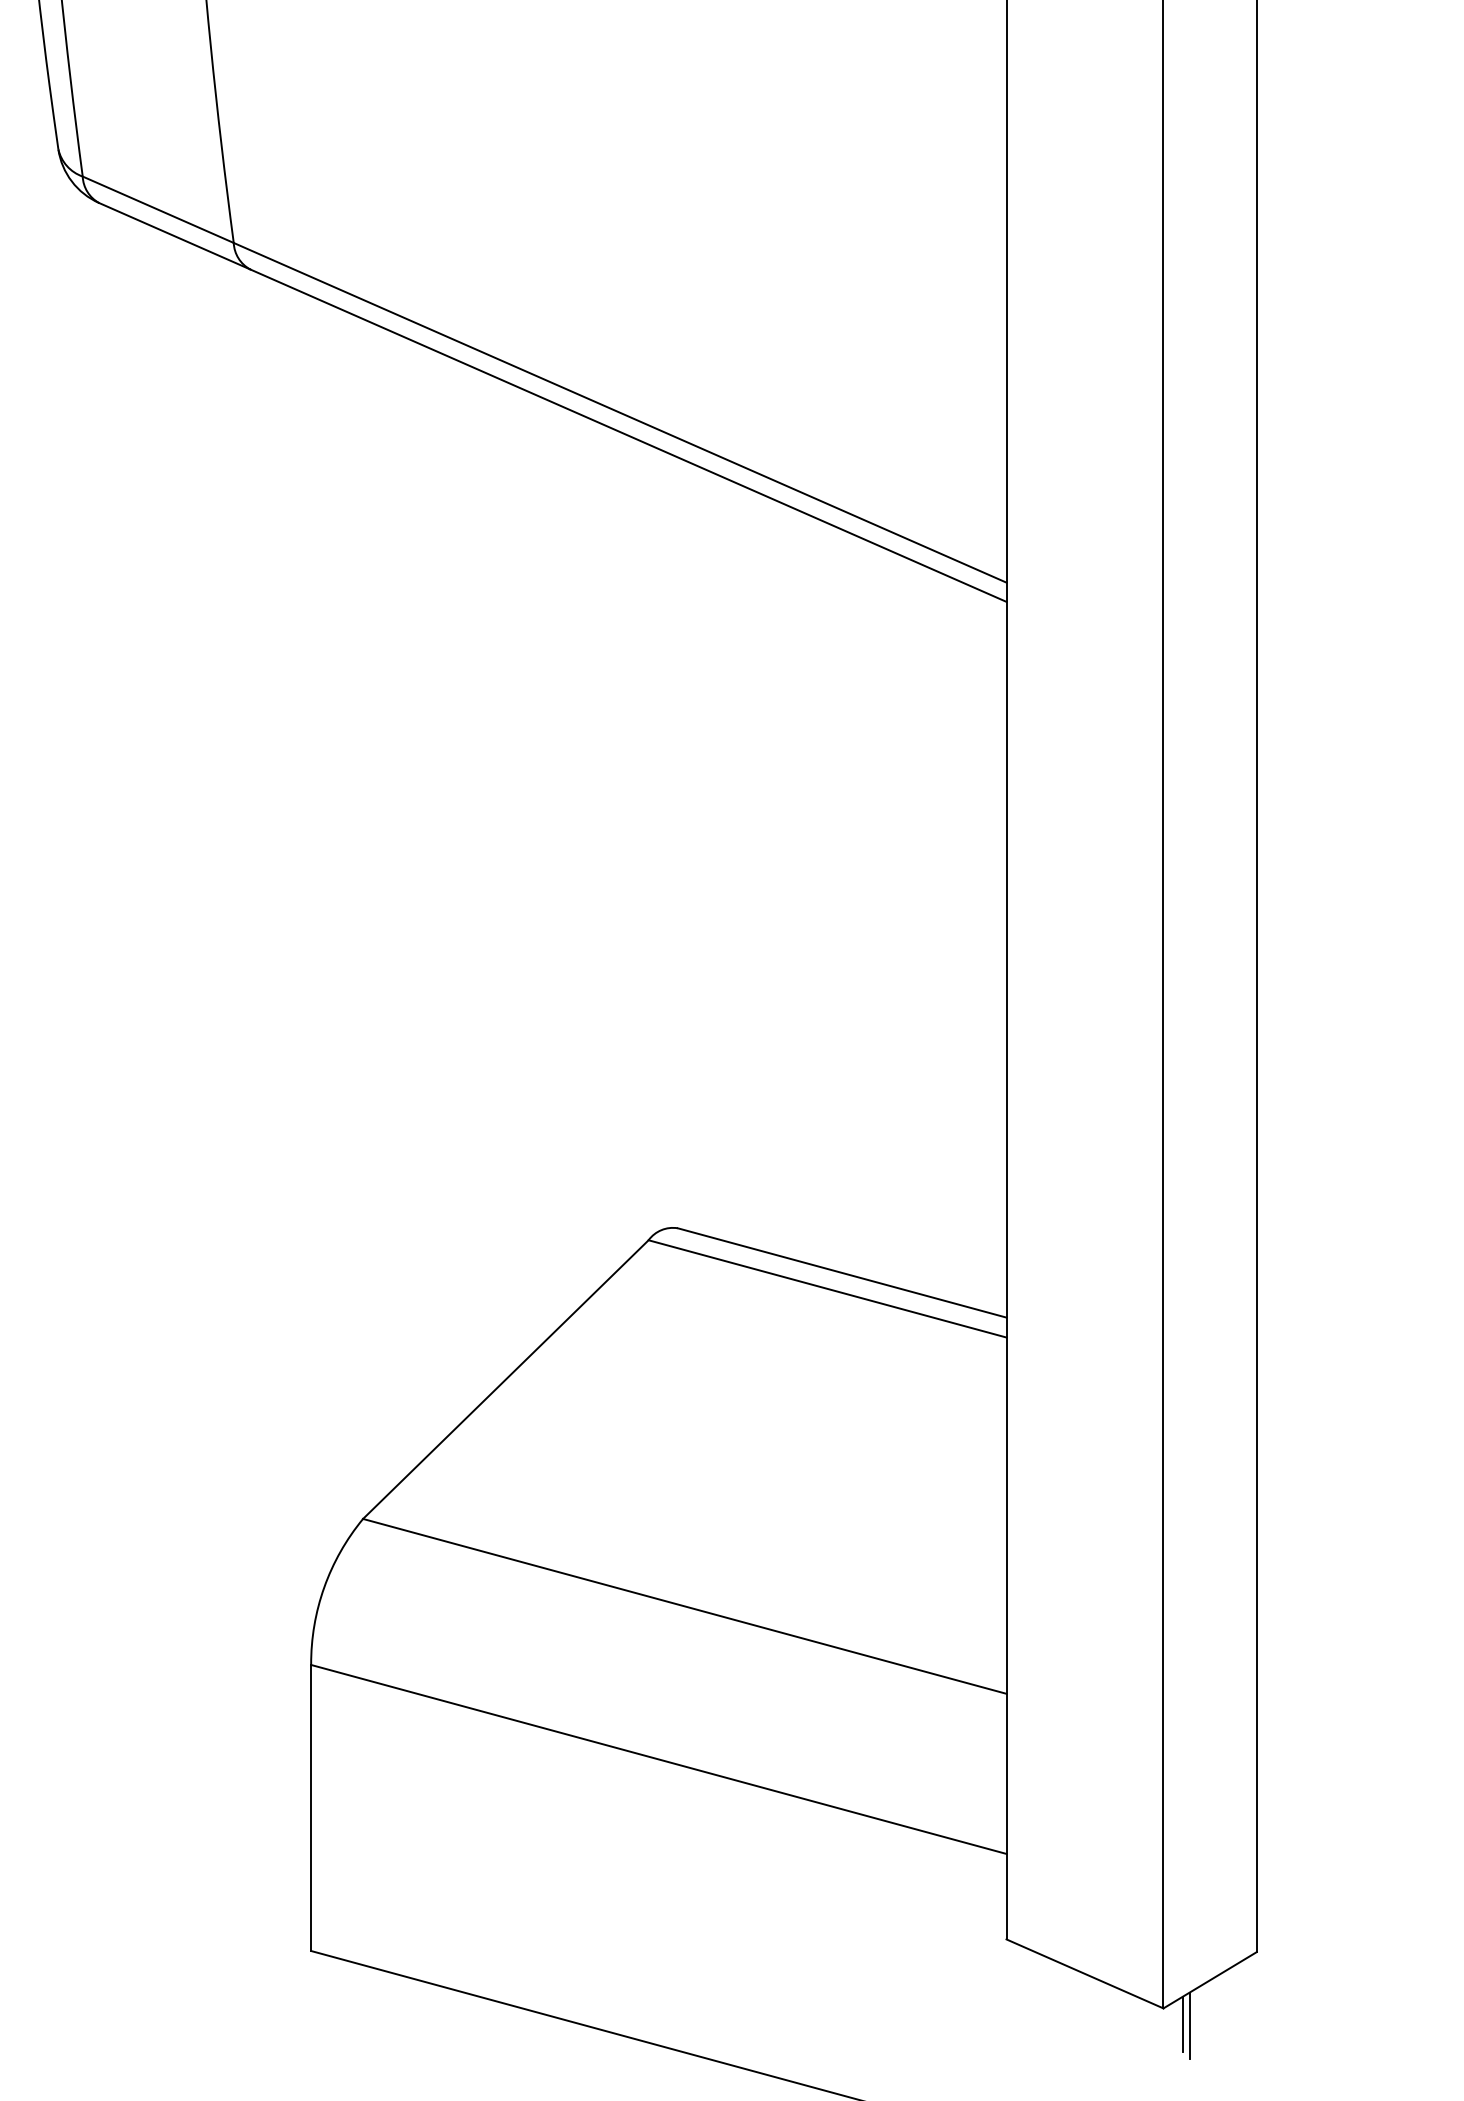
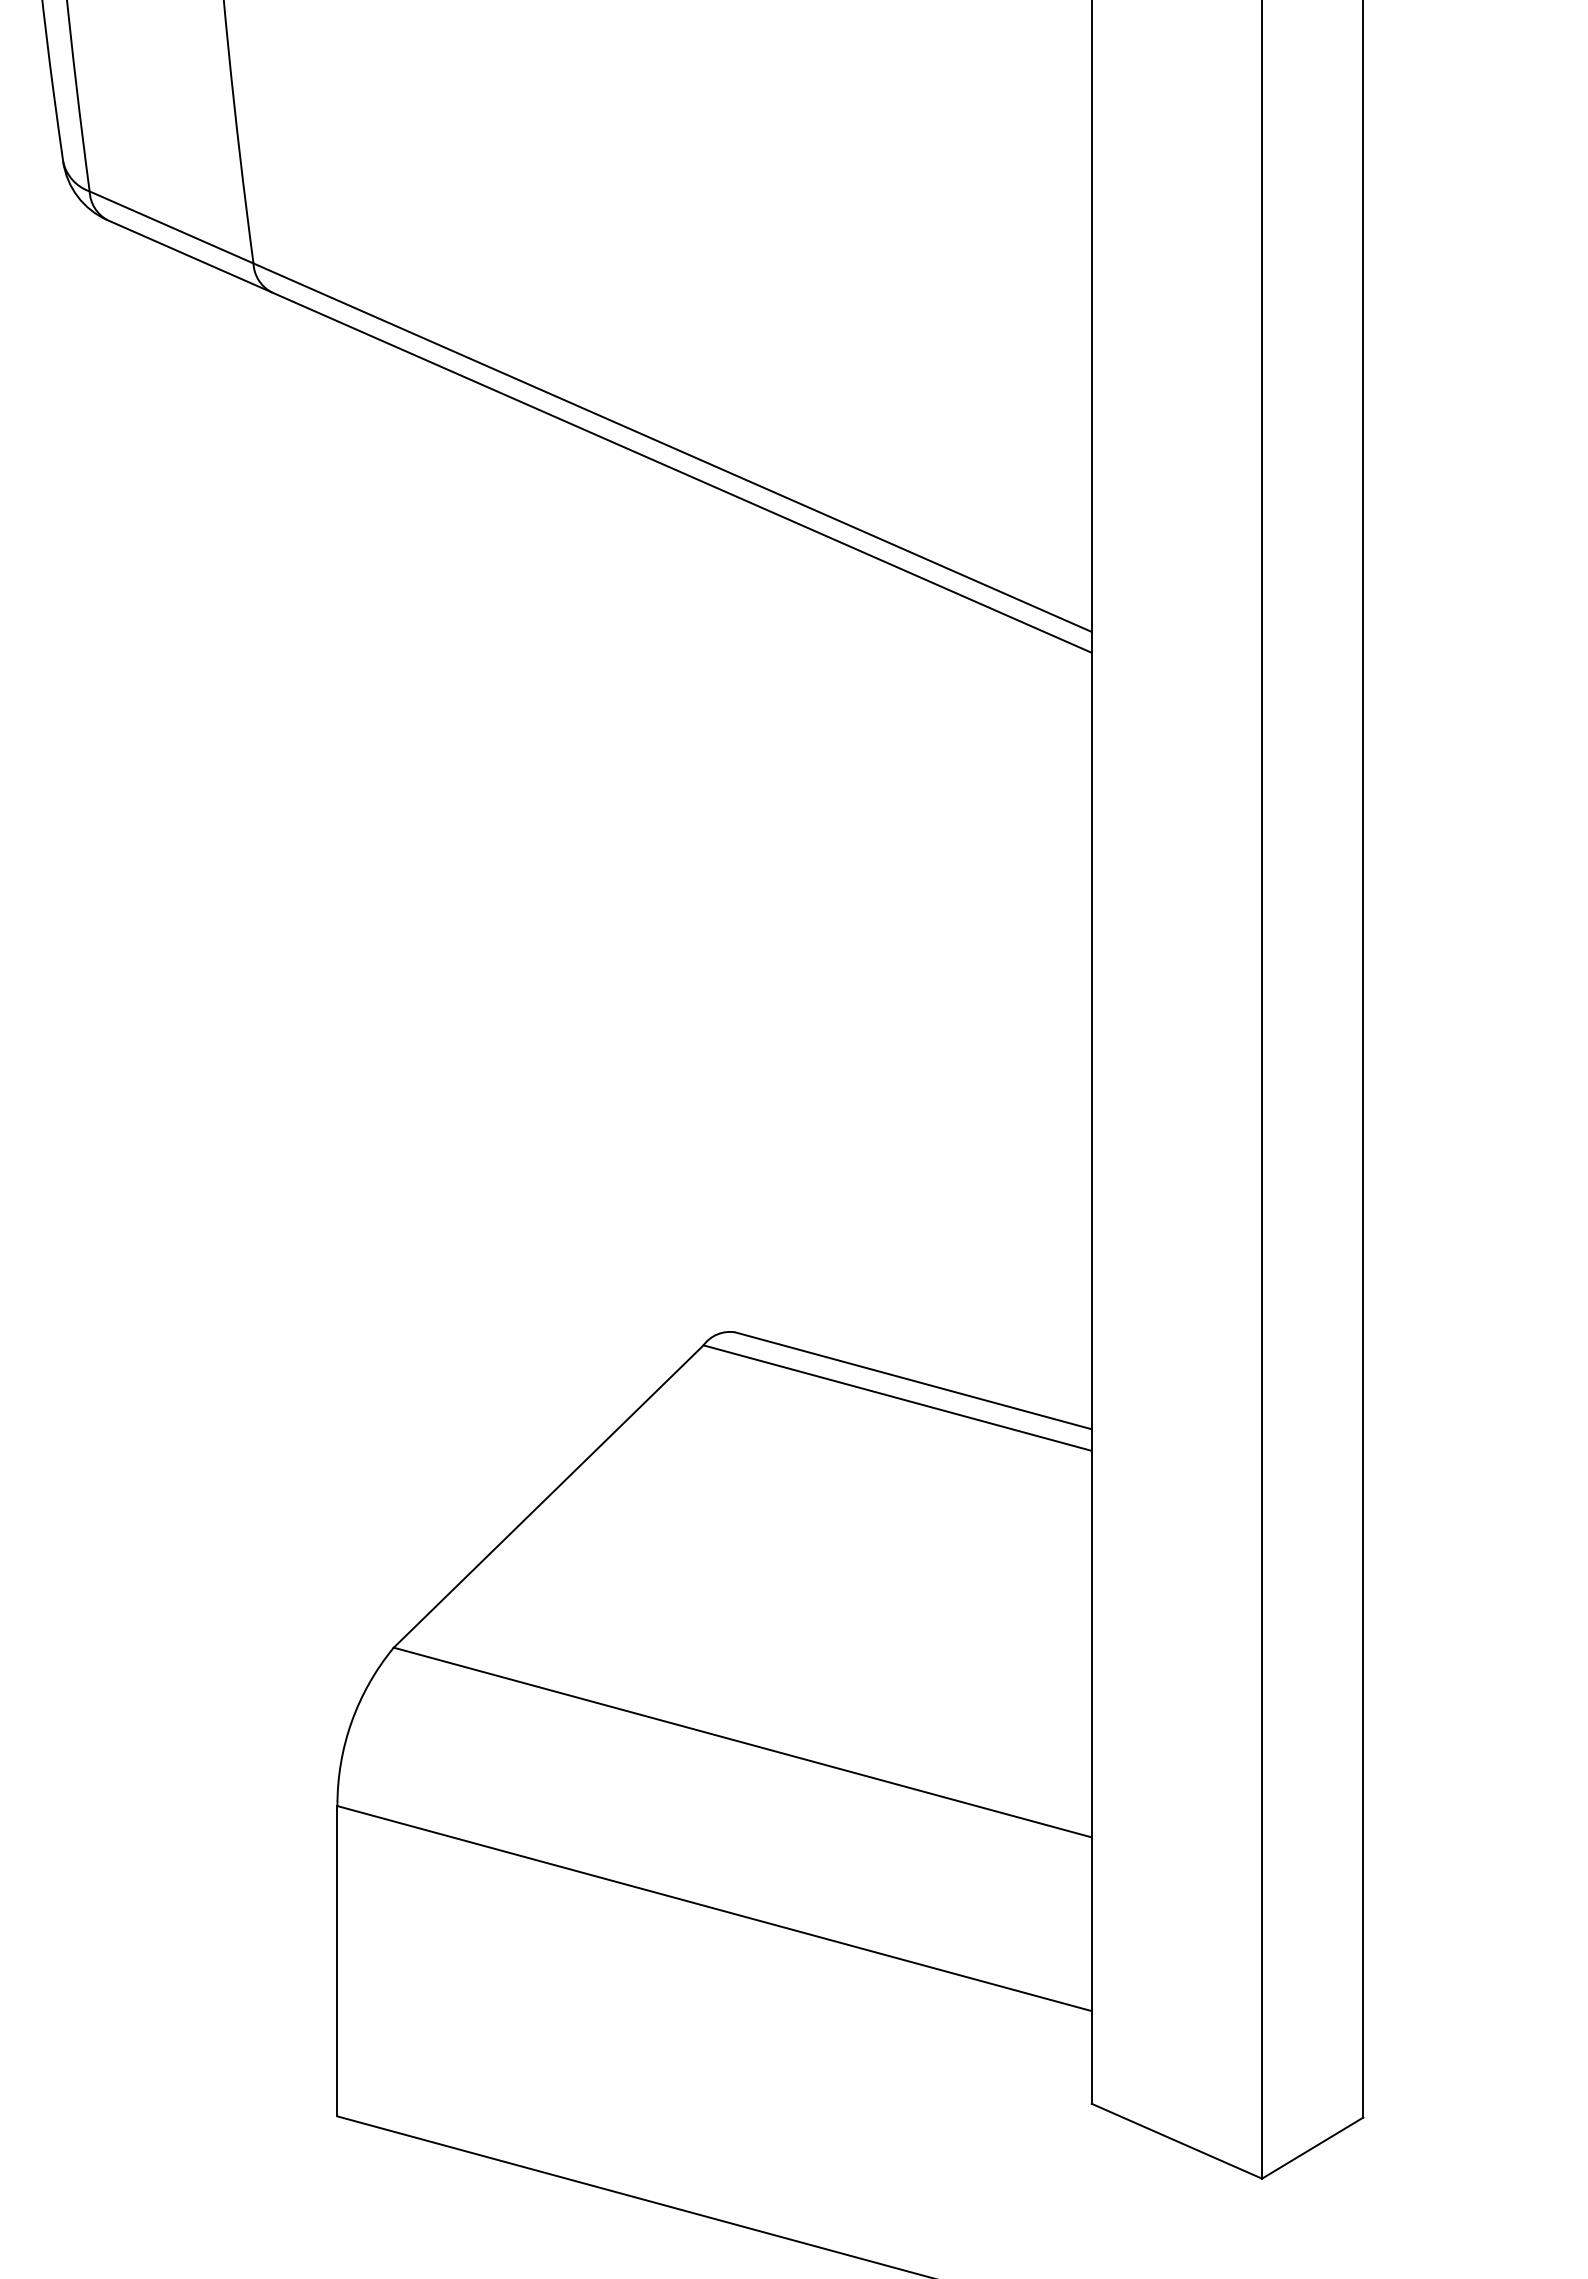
line: (1183, 2023) -> (1283, 2195), removed
line: (1189, 2025) -> (1290, 2197), removed

